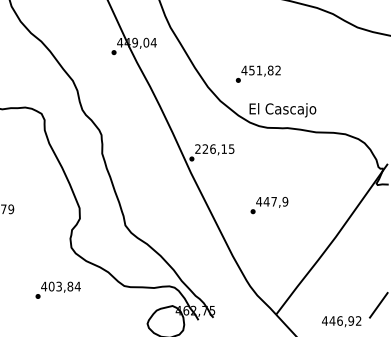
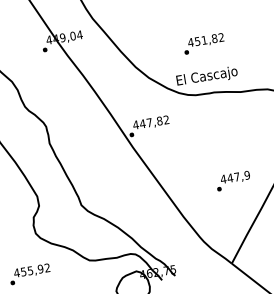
text: (257, 73) -> (203, 43), moved
text: (214, 148) -> (150, 121), 226,15 -> 447,82
text: (269, 205) -> (233, 181), moved
text: (64, 286) -> (35, 269), 403,84 -> 455,92

